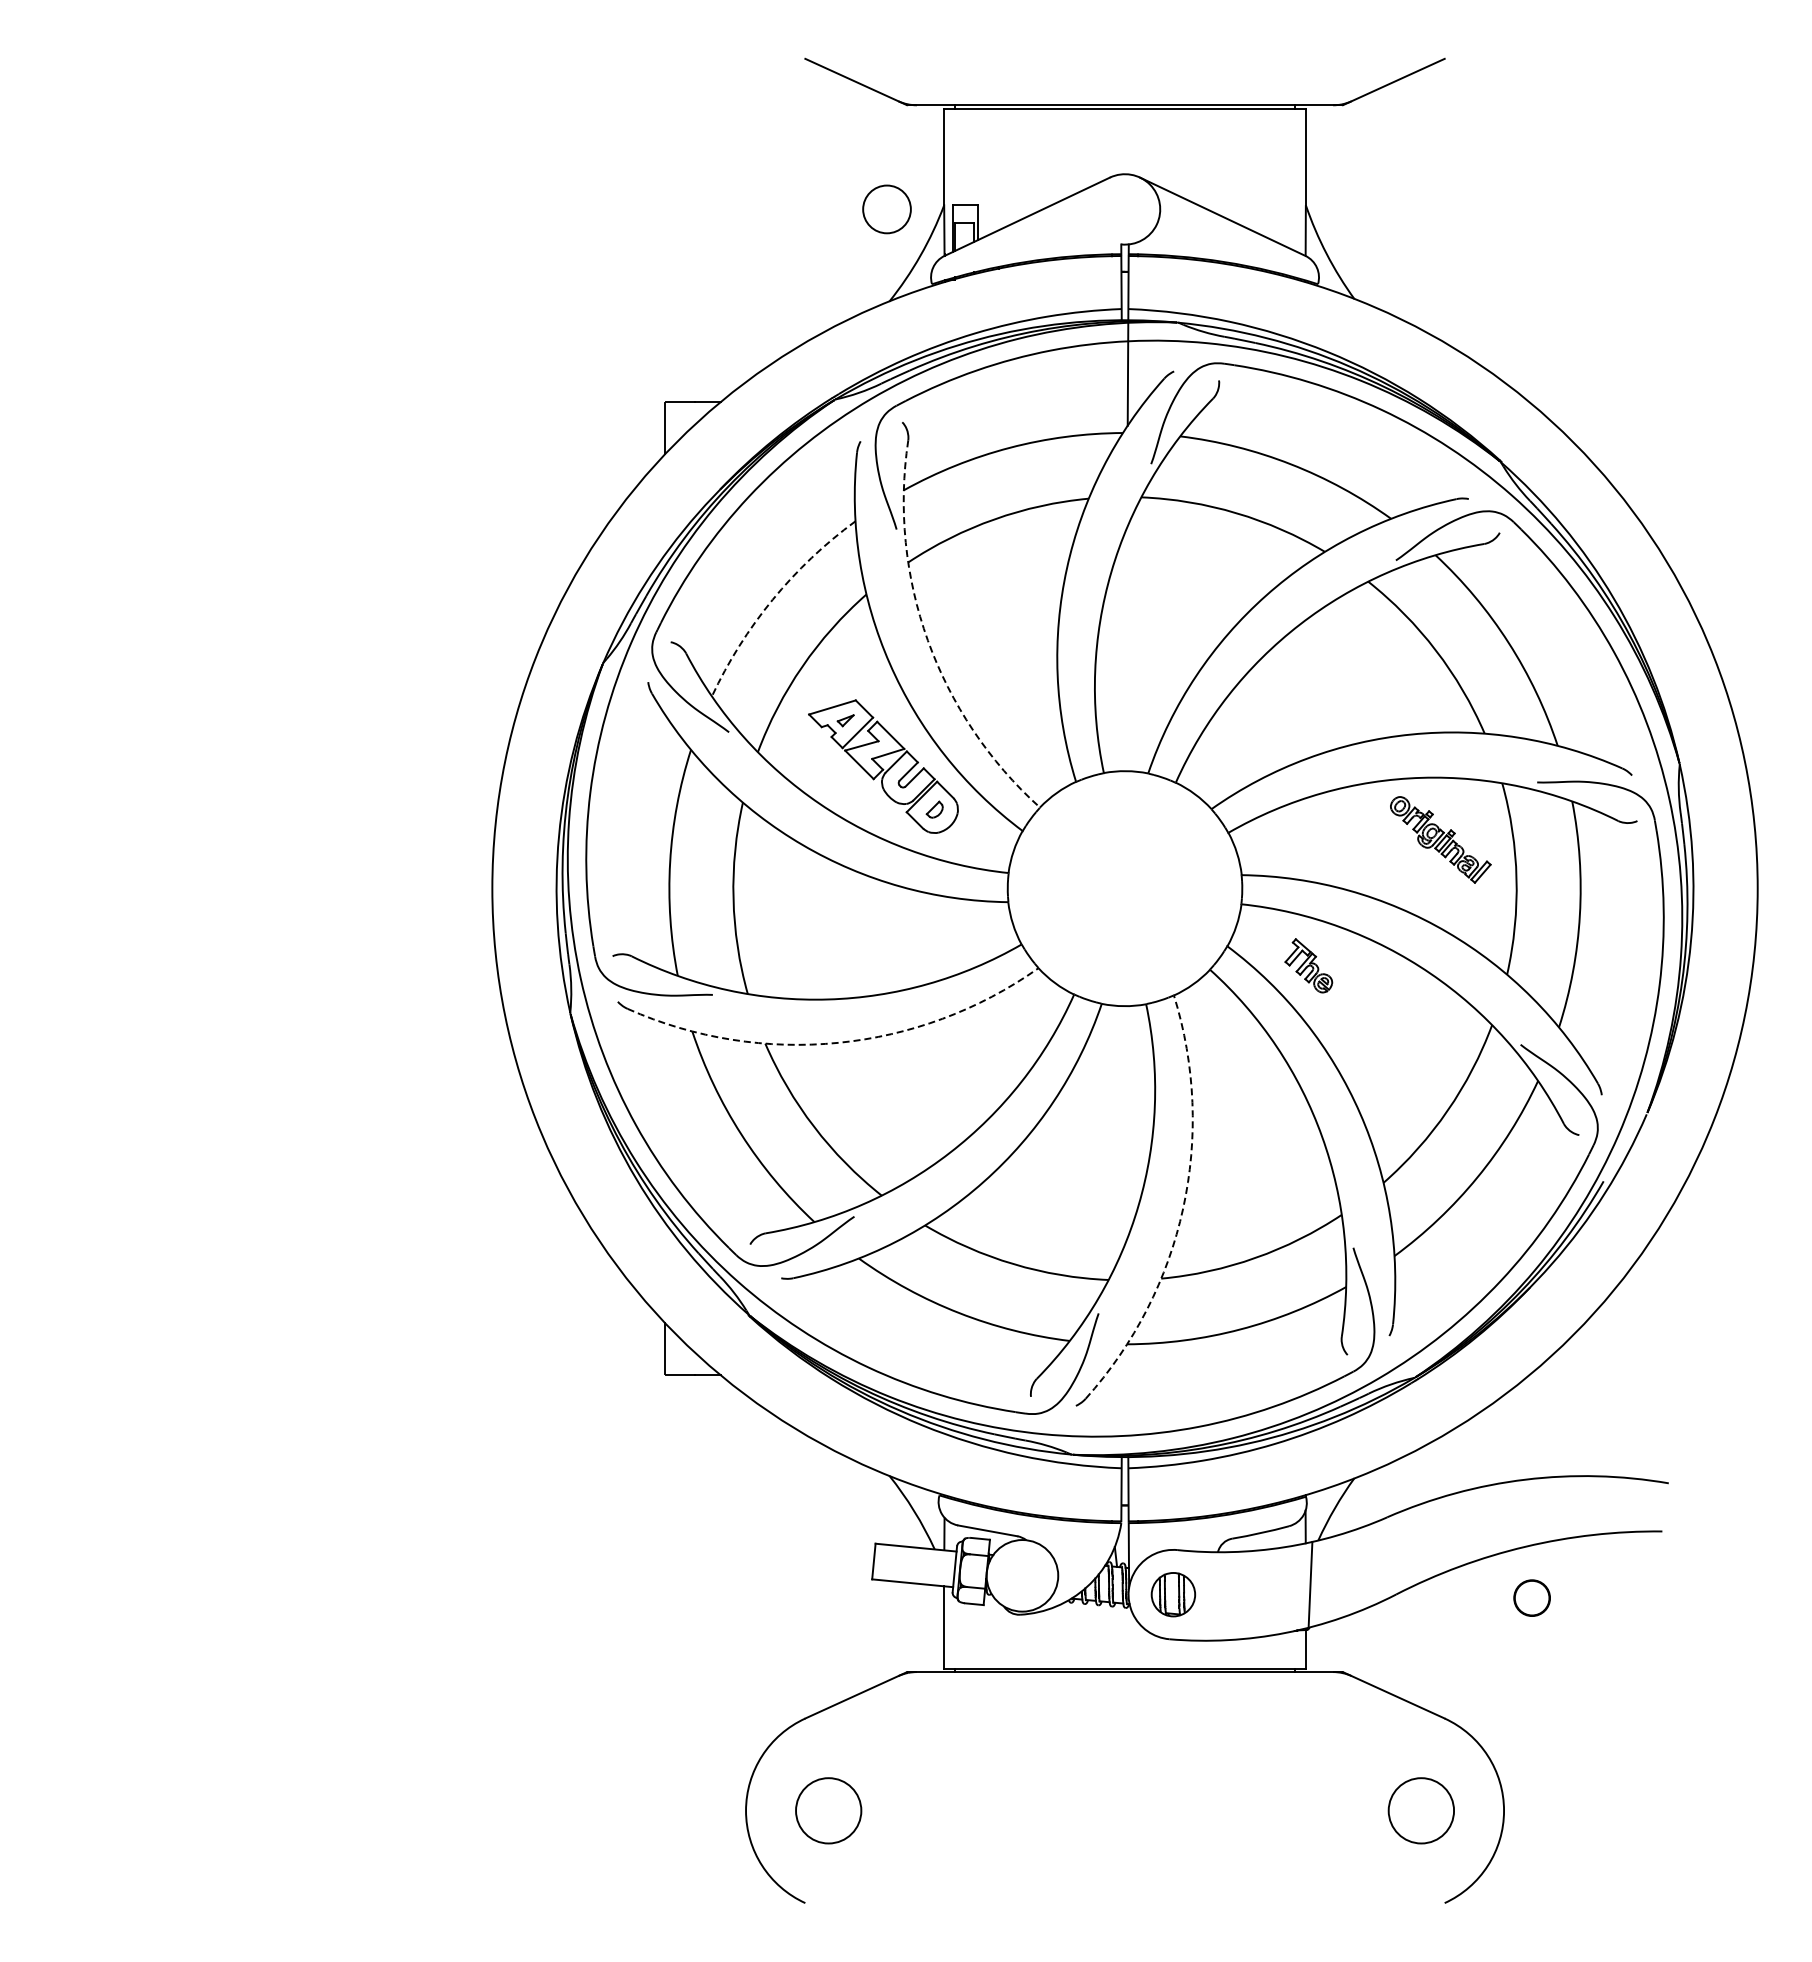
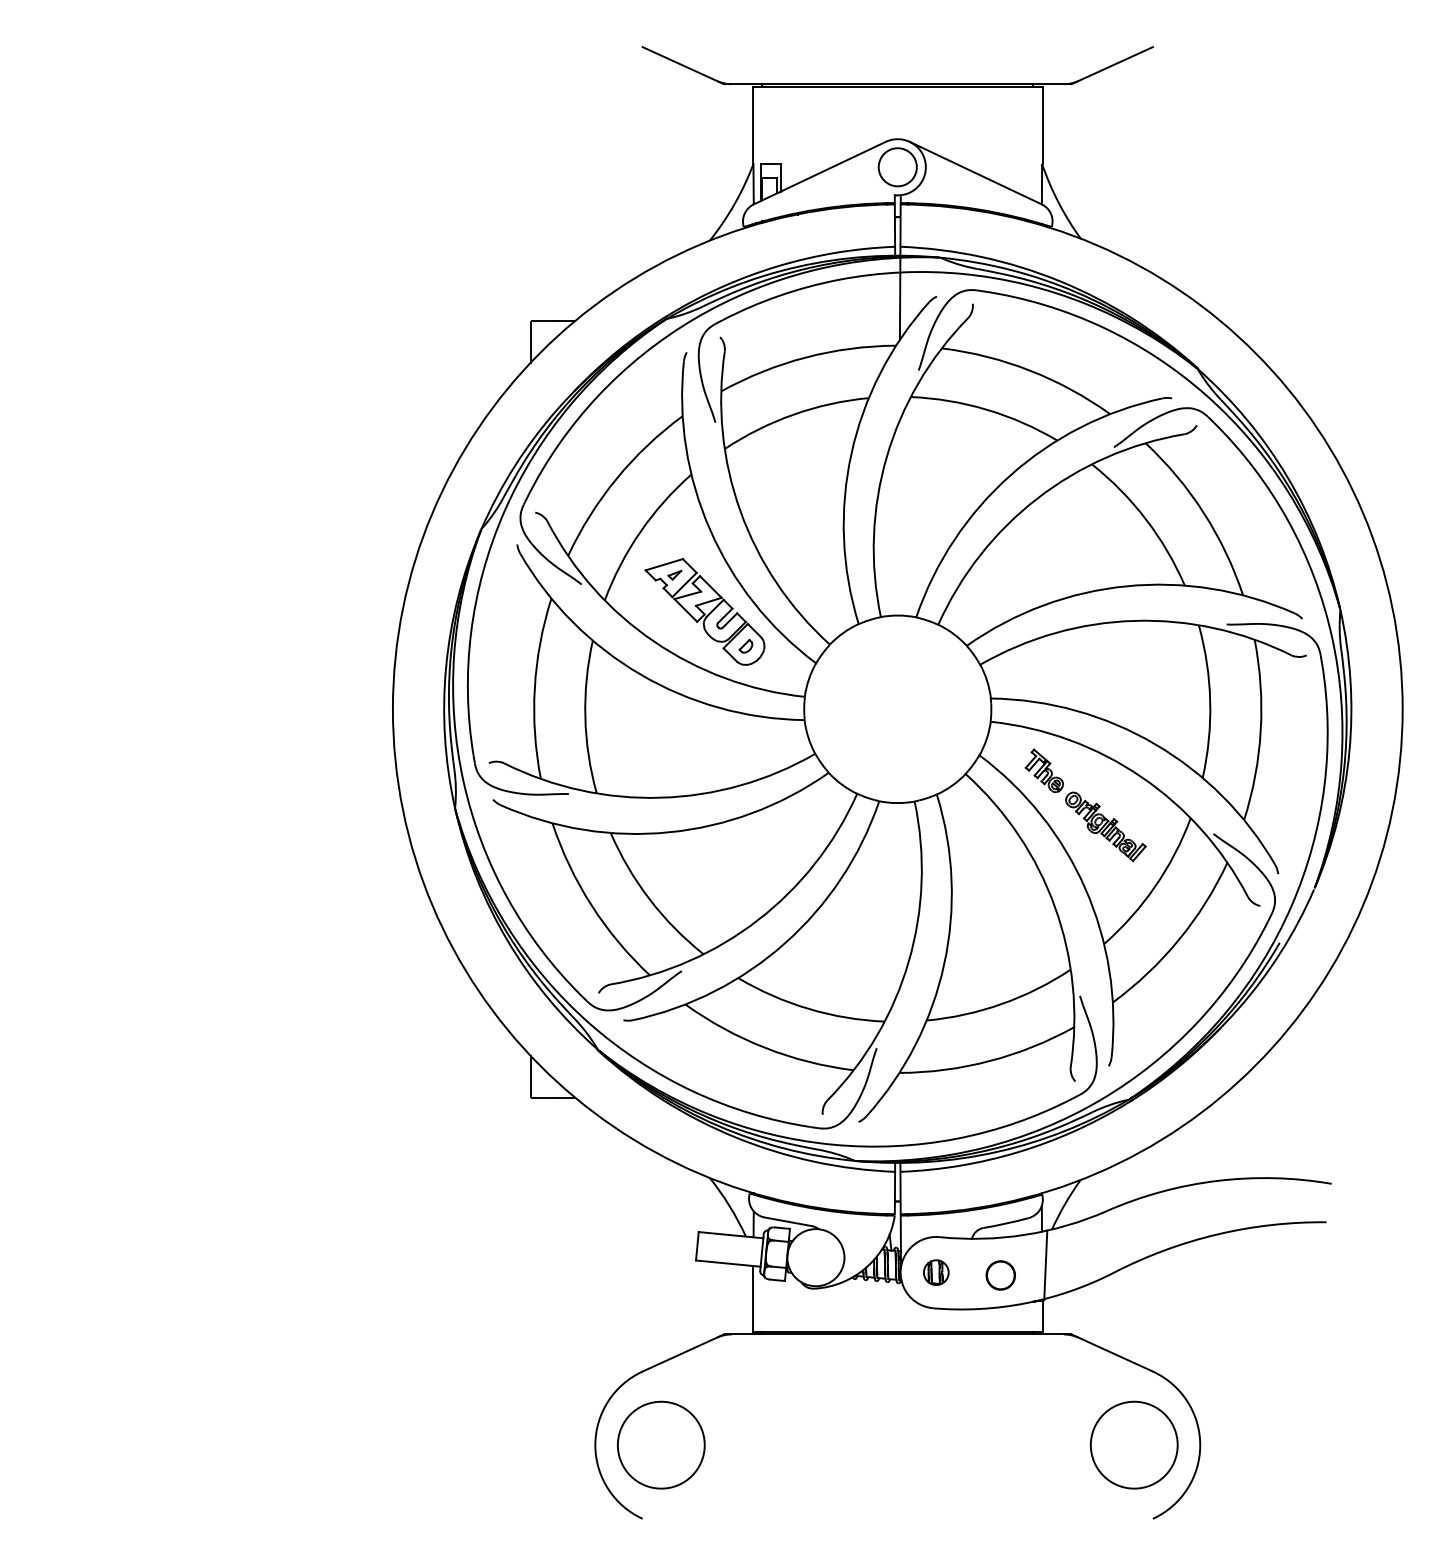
circle: (886, 209) -> (897, 167), moved
arc: (772, 599) -> (616, 478), dashed -> solid
arc: (927, 640) -> (740, 511), dashed -> solid
part: (1440, 839) -> (1105, 826), moved
arc: (838, 1042) -> (669, 832), dashed -> solid
arc: (1183, 1208) -> (944, 964), dashed -> solid
part: (1172, 1594) -> (935, 1272), size x0.71
circle: (1531, 1597) -> (1000, 1274), moved
circle: (828, 1810) -> (661, 1444), size x1.67
circle: (1420, 1810) -> (1133, 1444), size x1.67

